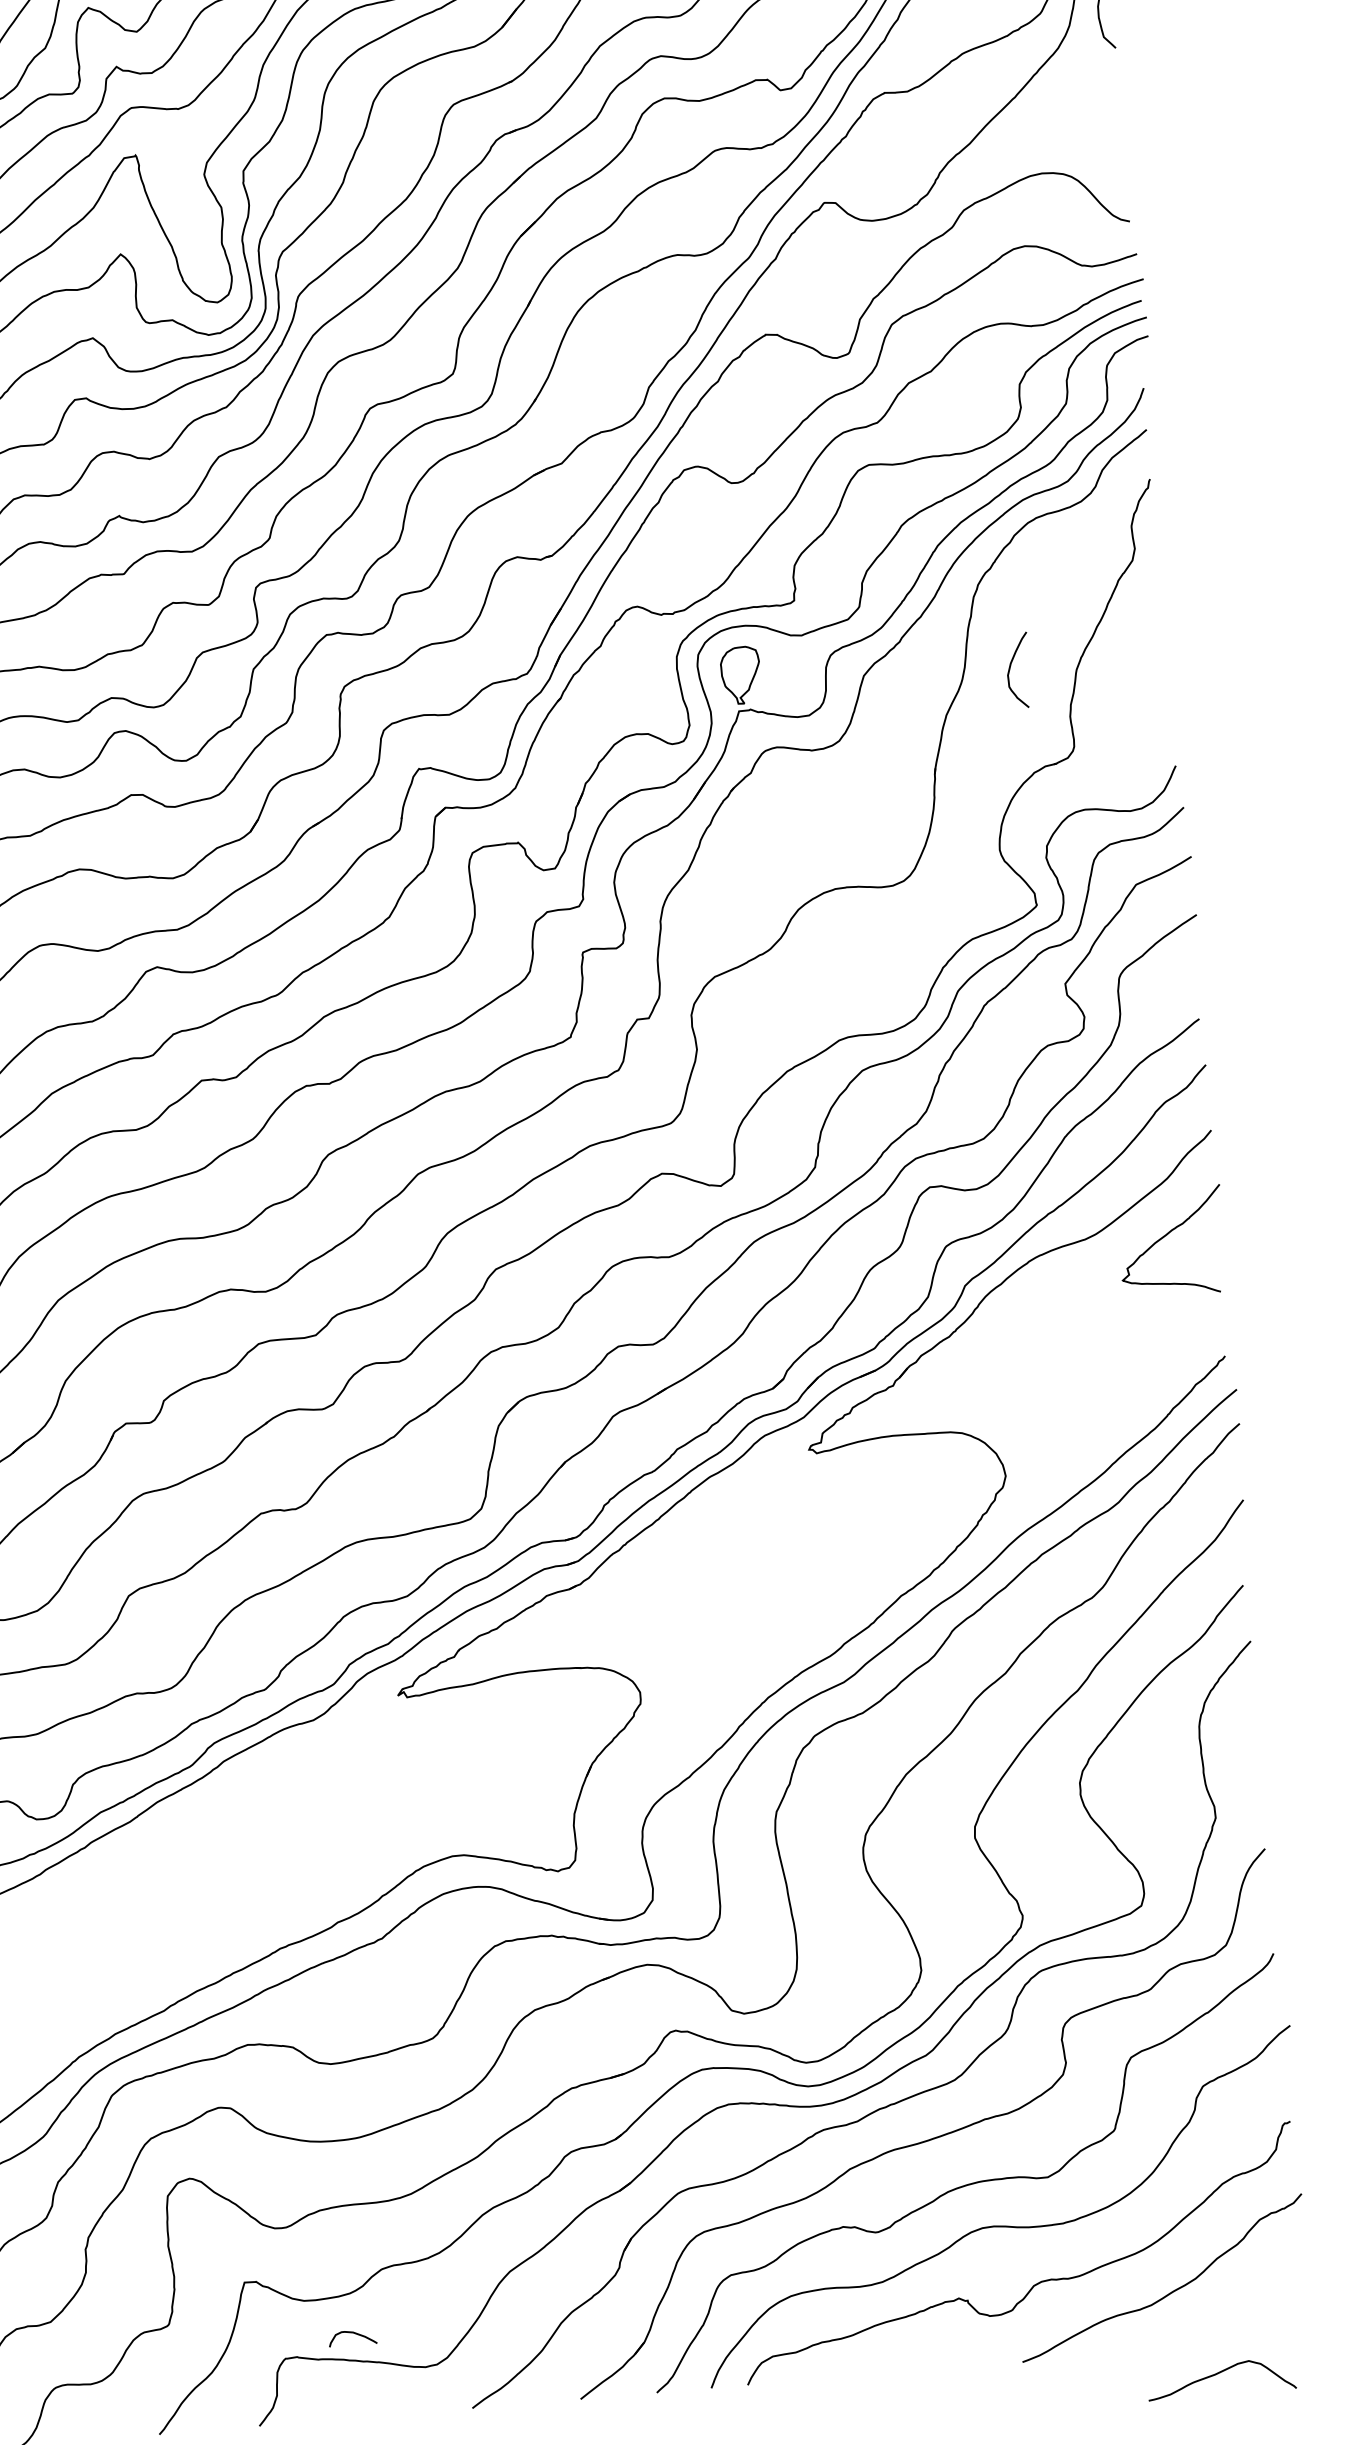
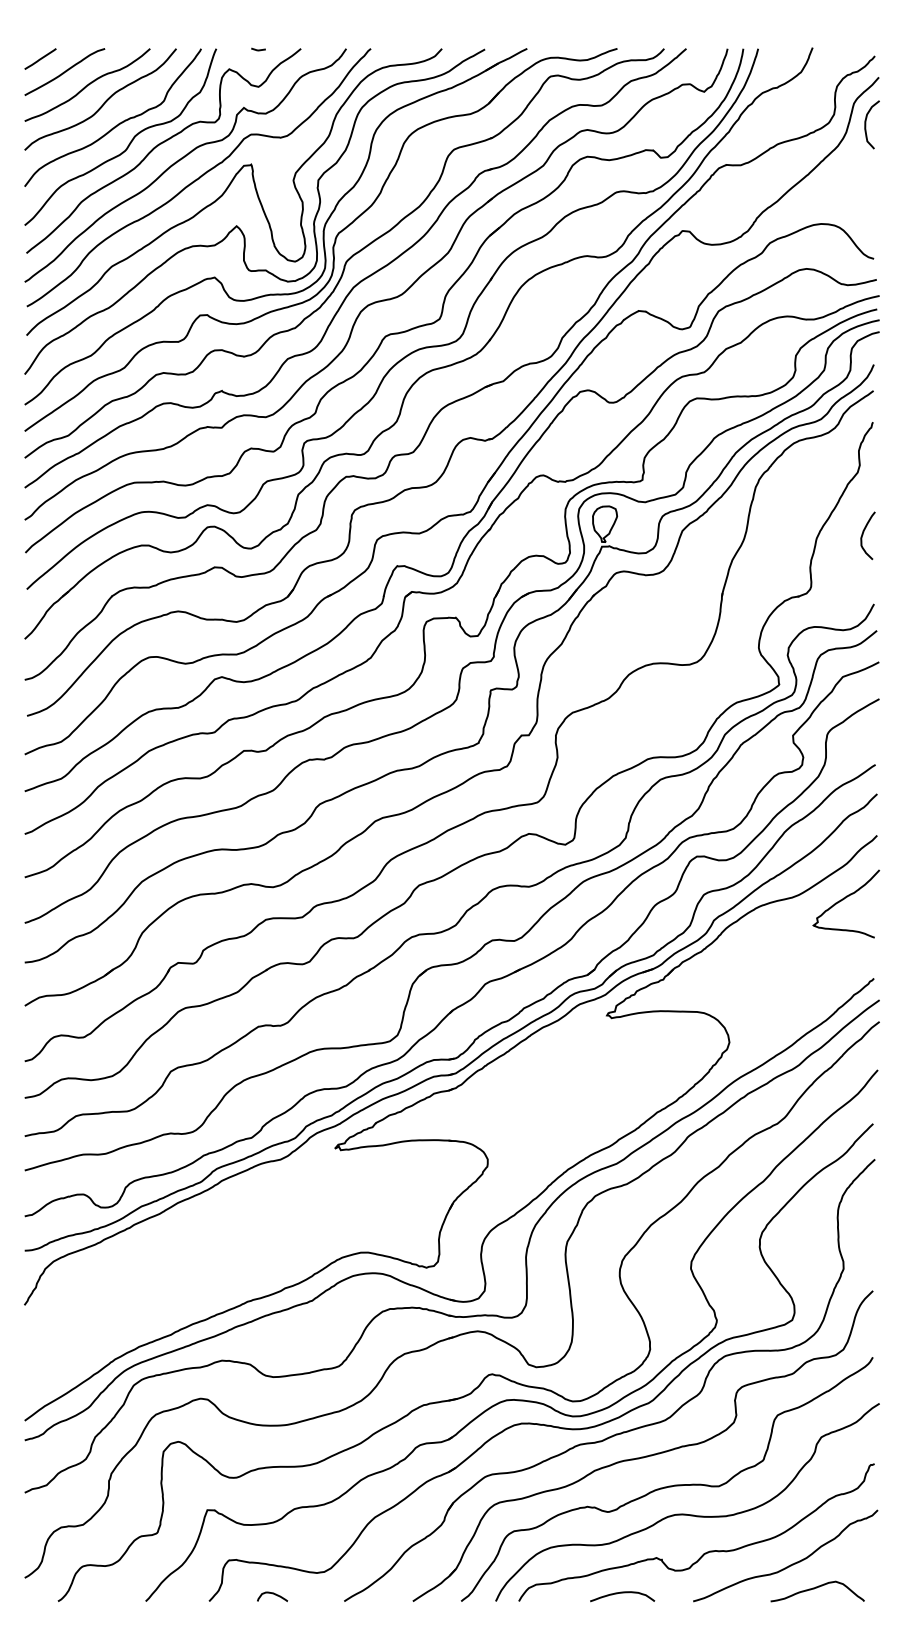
curve: (1011, 670) -> (863, 535), moved
curve: (352, 2334) -> (272, 1594), moved
curve: (910, 2359) -> (622, 1593), added
curve: (1220, 2374) -> (817, 1588), moved

